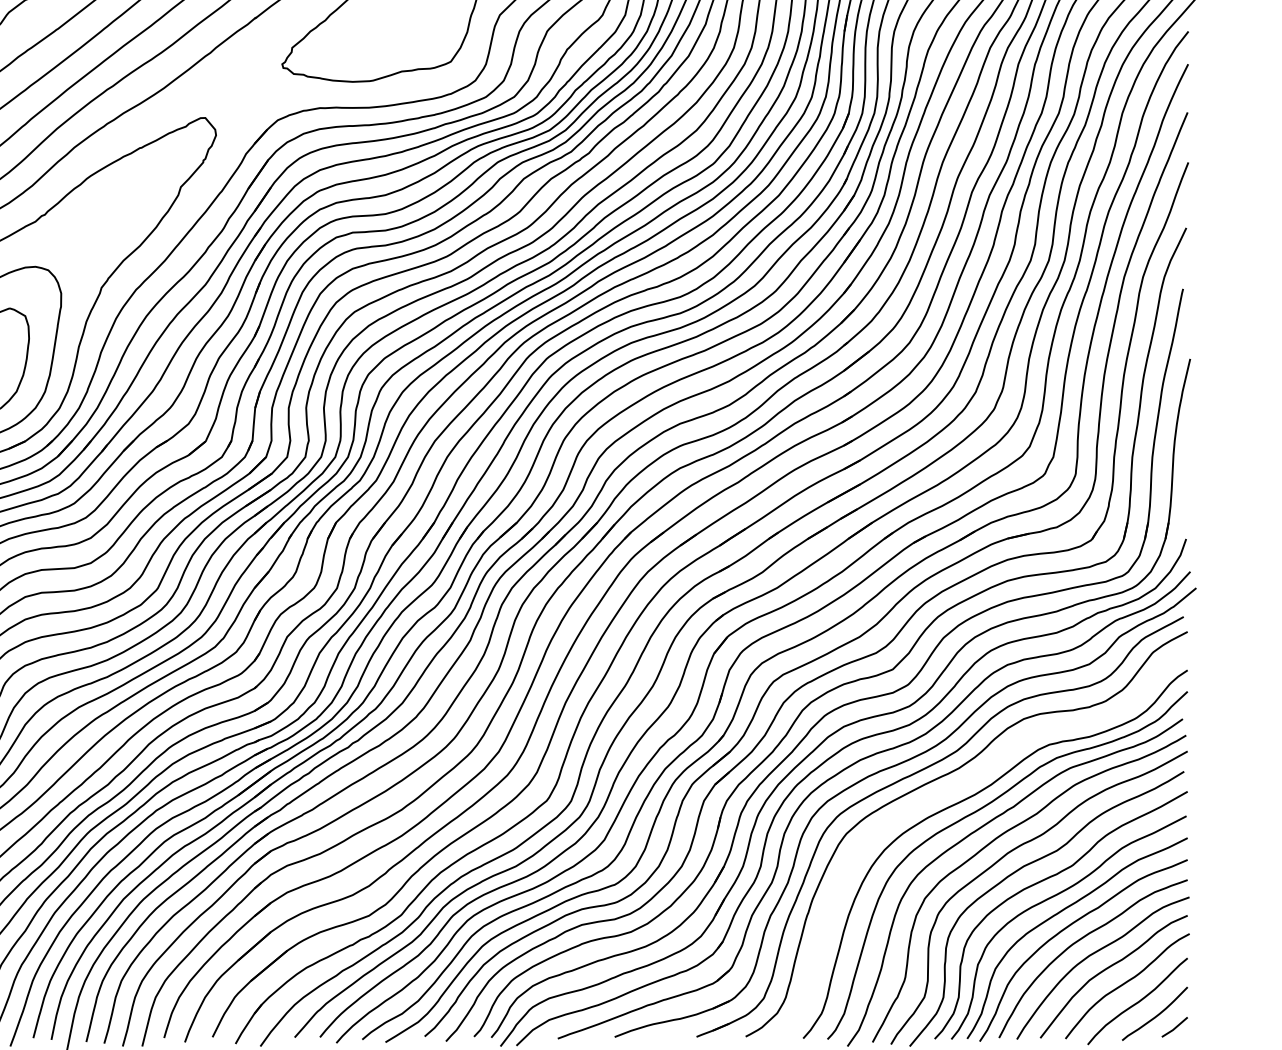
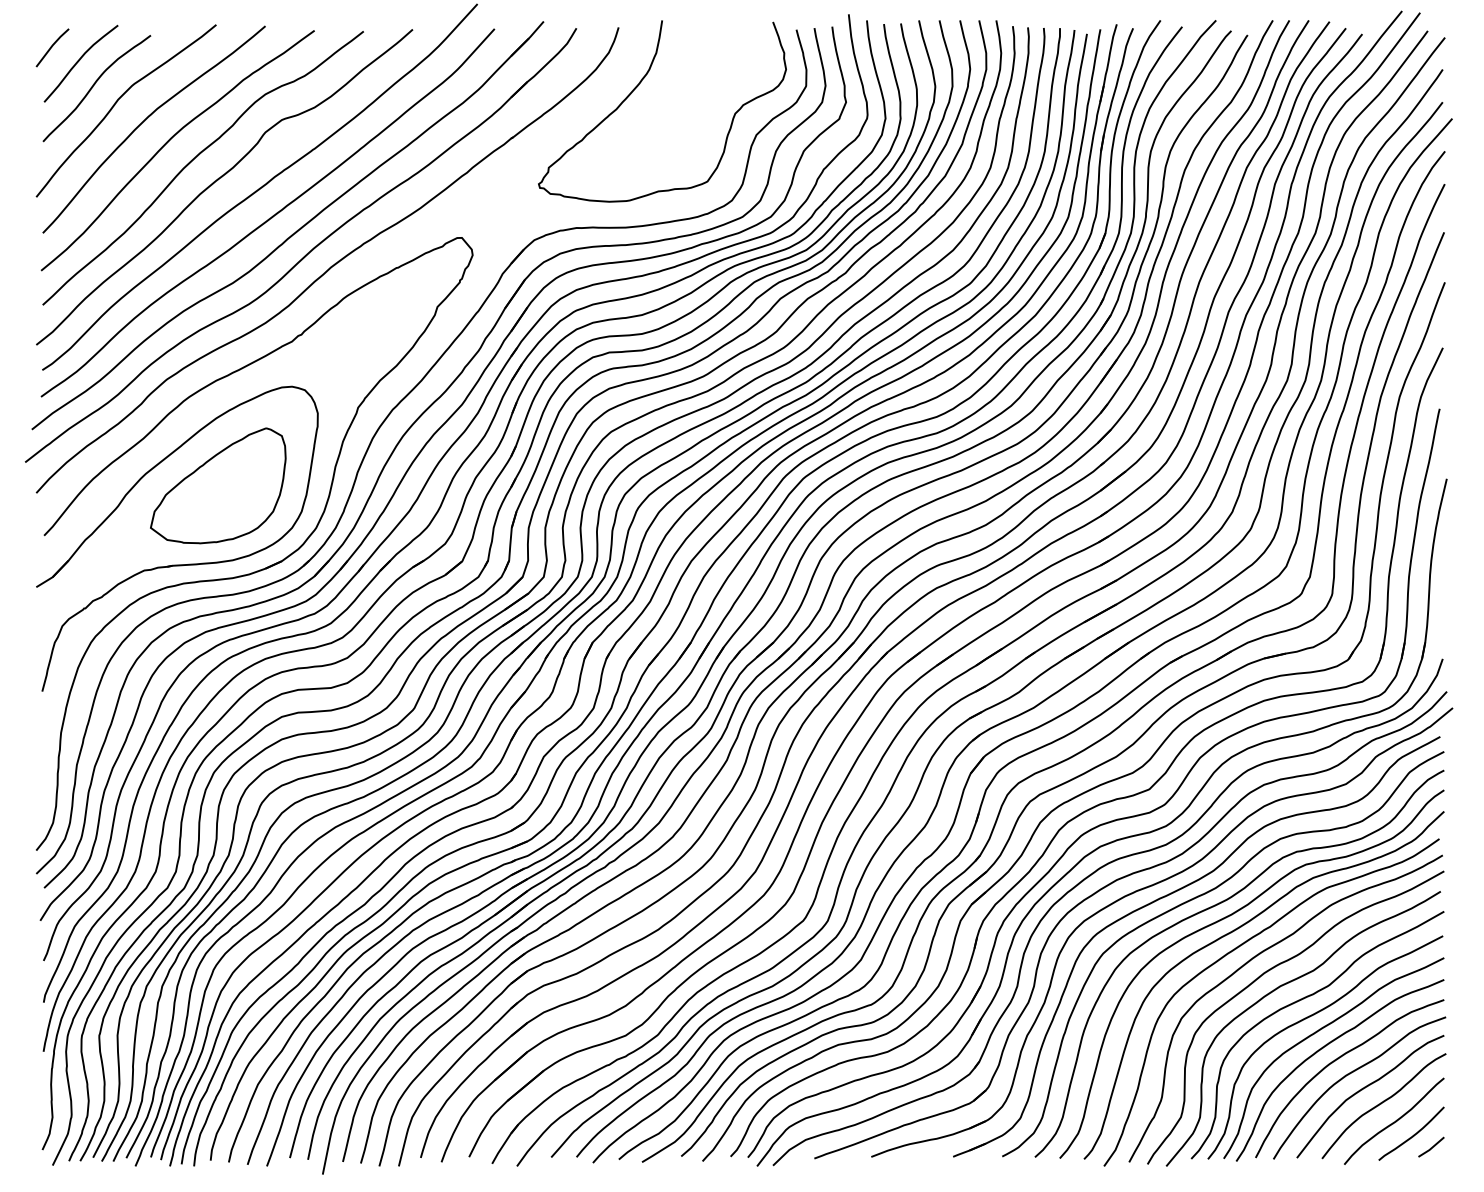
curve: (954, 788) -> (1211, 908), added

